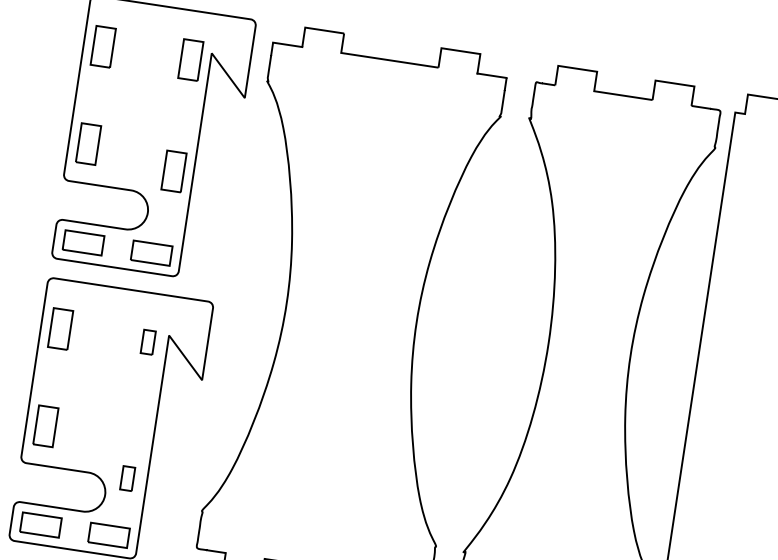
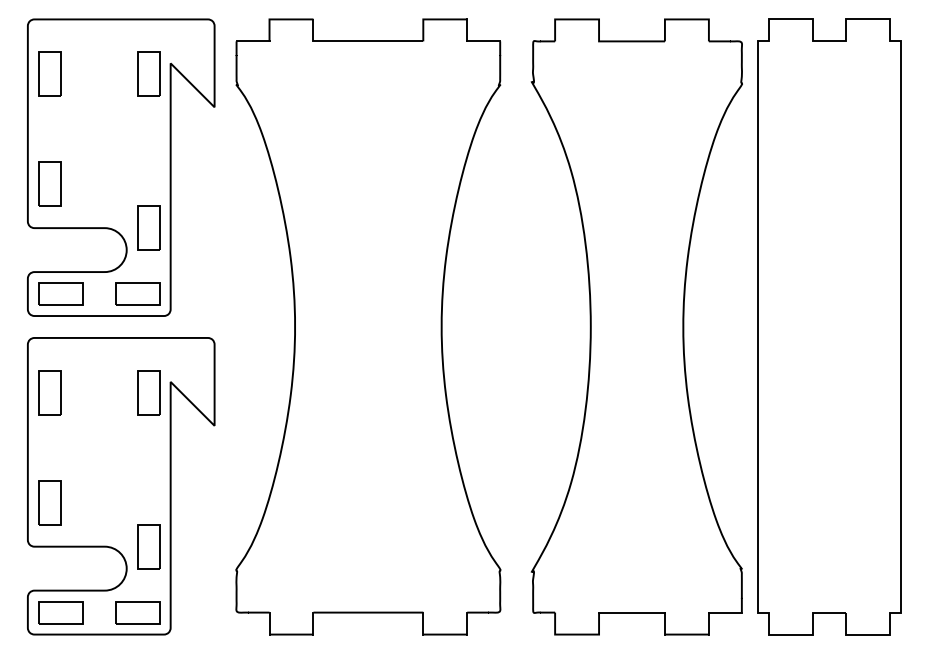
part: (173, 170) -> (148, 227), moved
part: (148, 341) -> (148, 392), size x1.67
part: (127, 478) -> (148, 546), size x1.67

